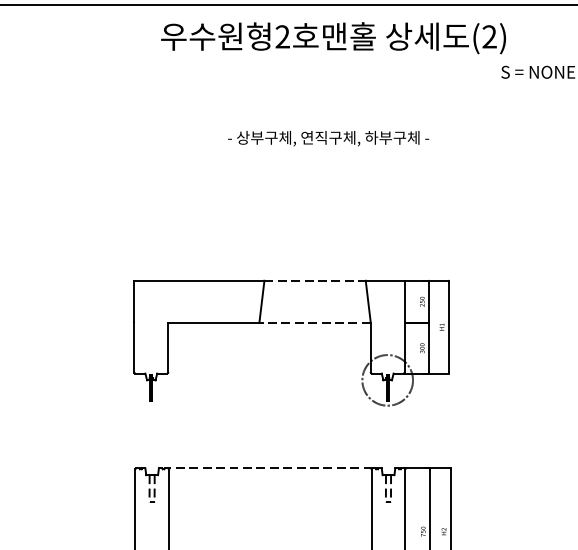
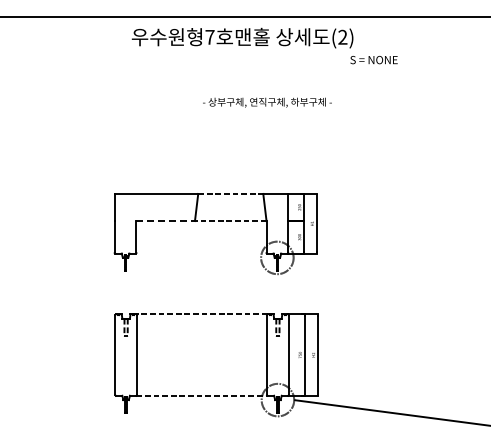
text: (281, 35) -> (209, 36), 2 -> 7
text: (328, 138) -> (267, 102), moved
line: (215, 323) -> (166, 221), solid -> dashed

